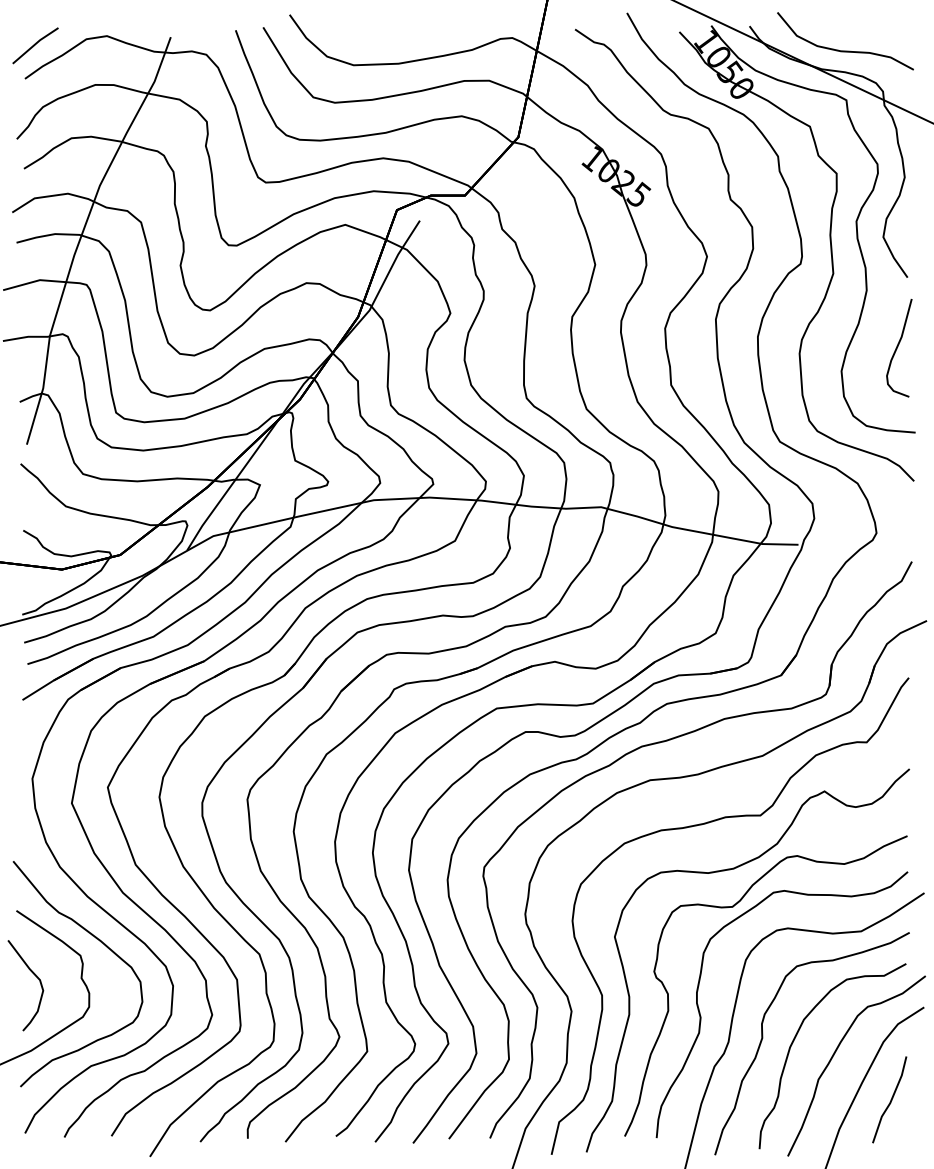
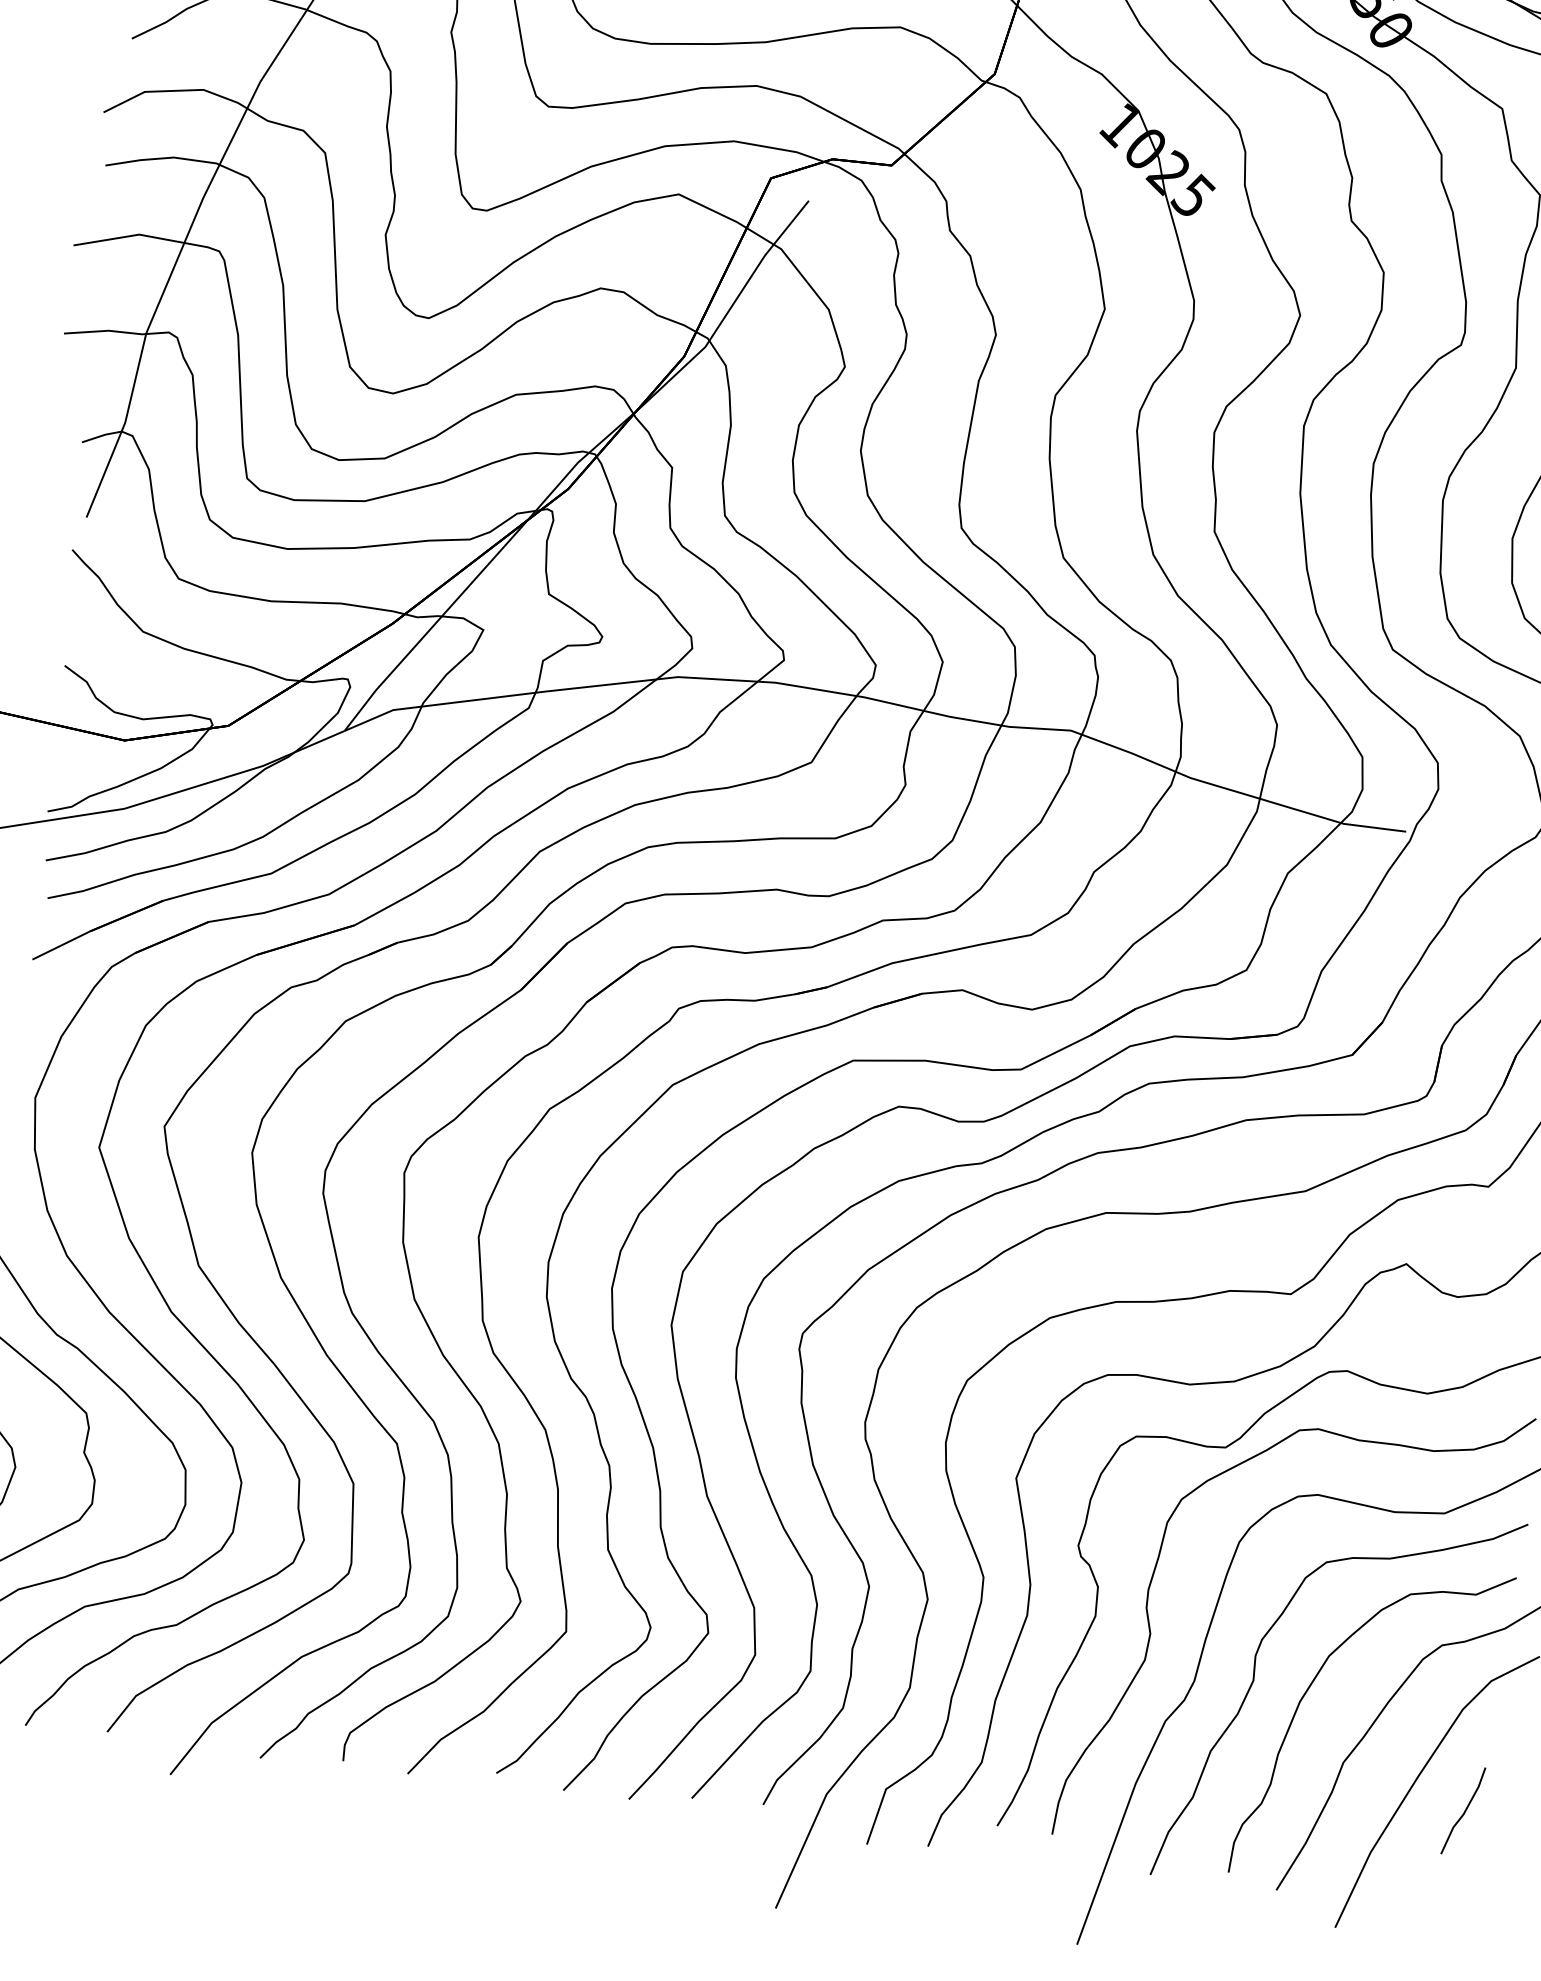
part: (889, 1099) -> (1462, 1810), size x0.6

